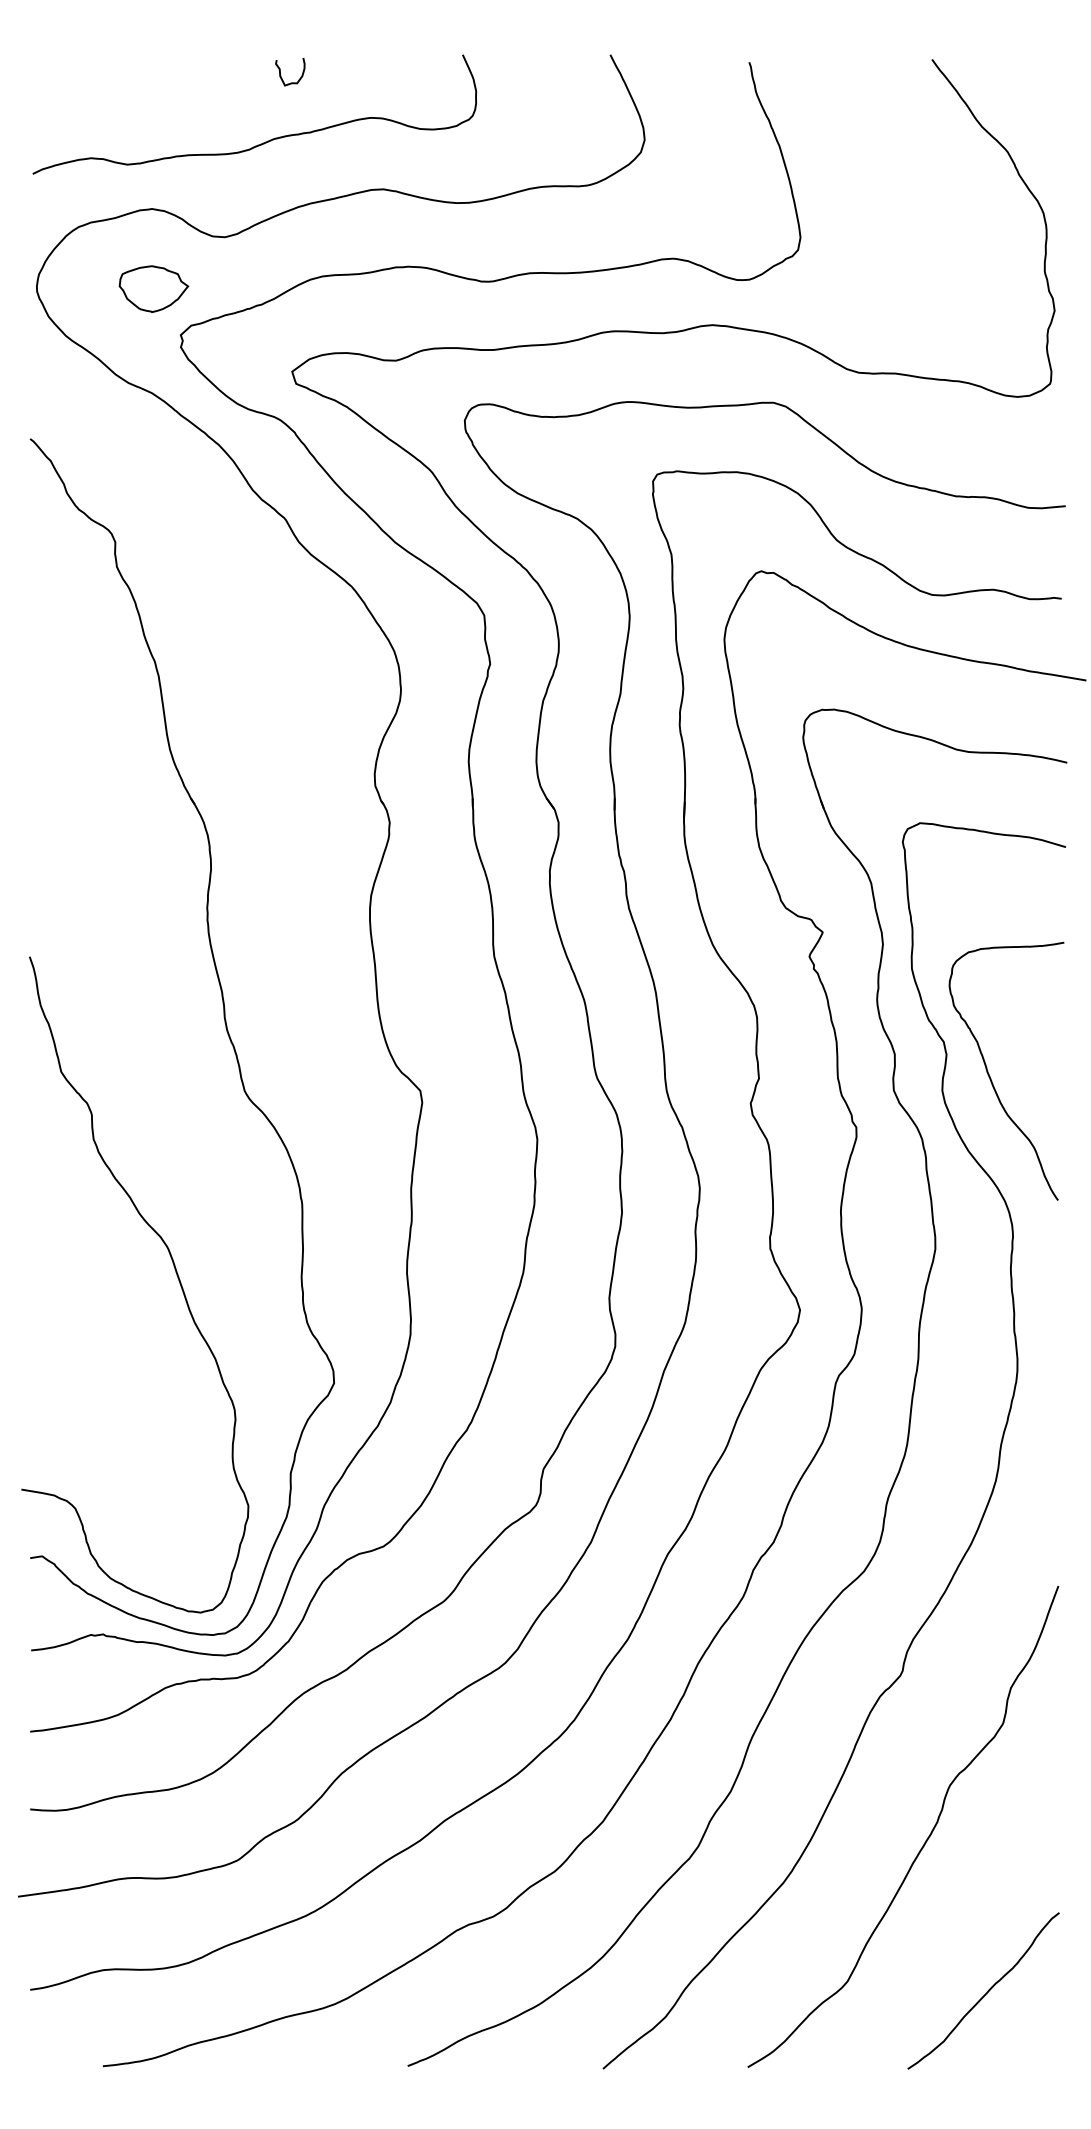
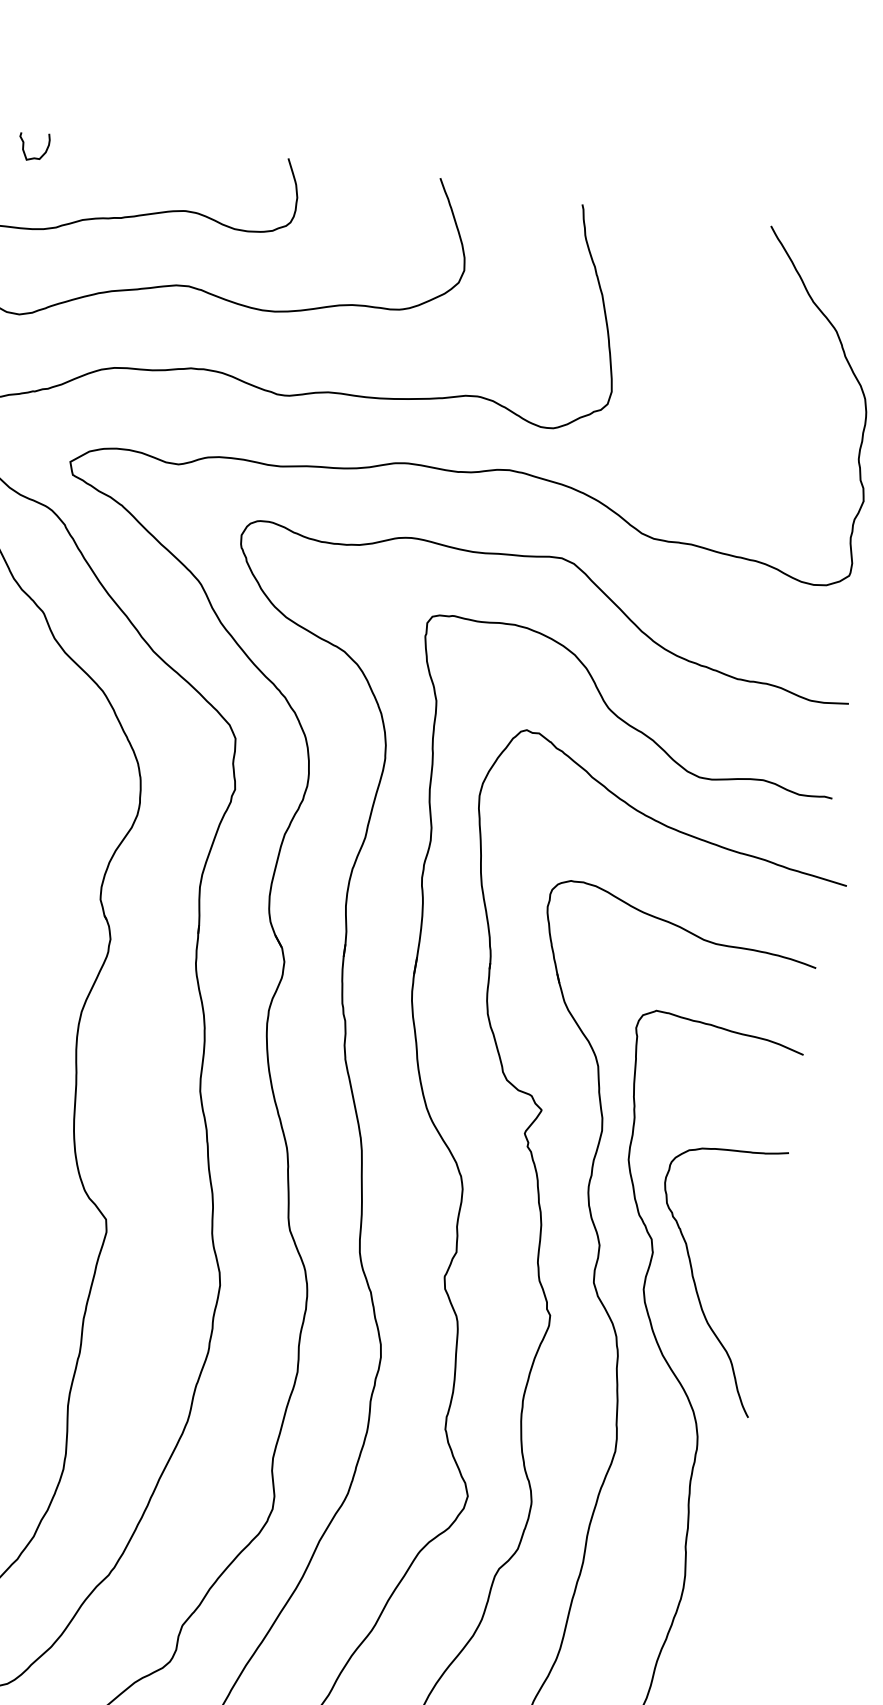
curve: (281, 75) -> (24, 148), moved

